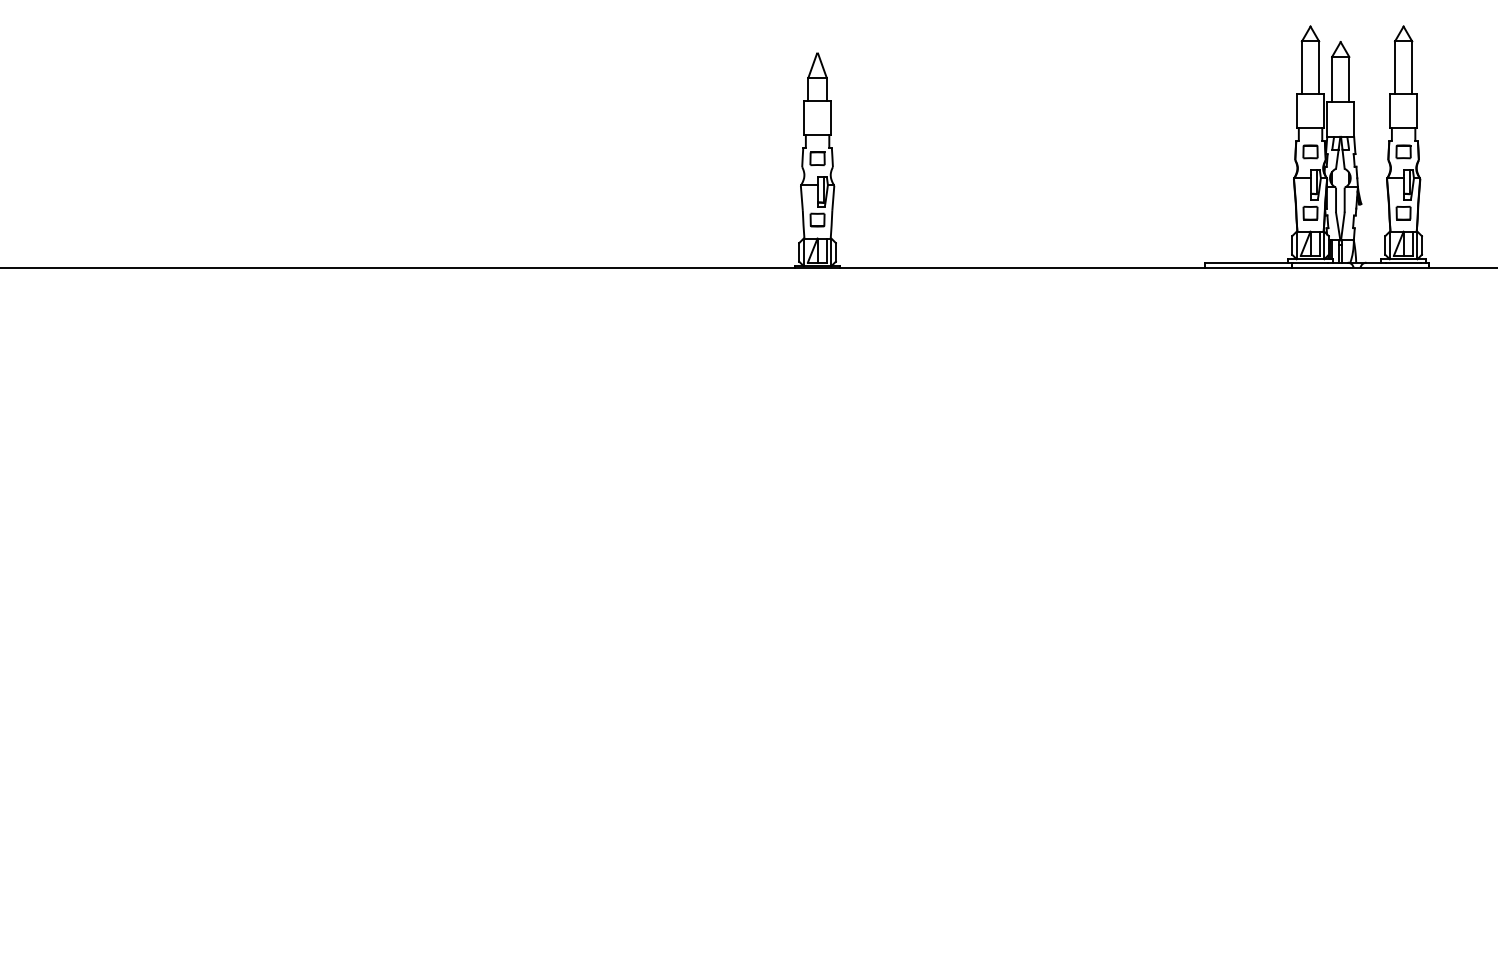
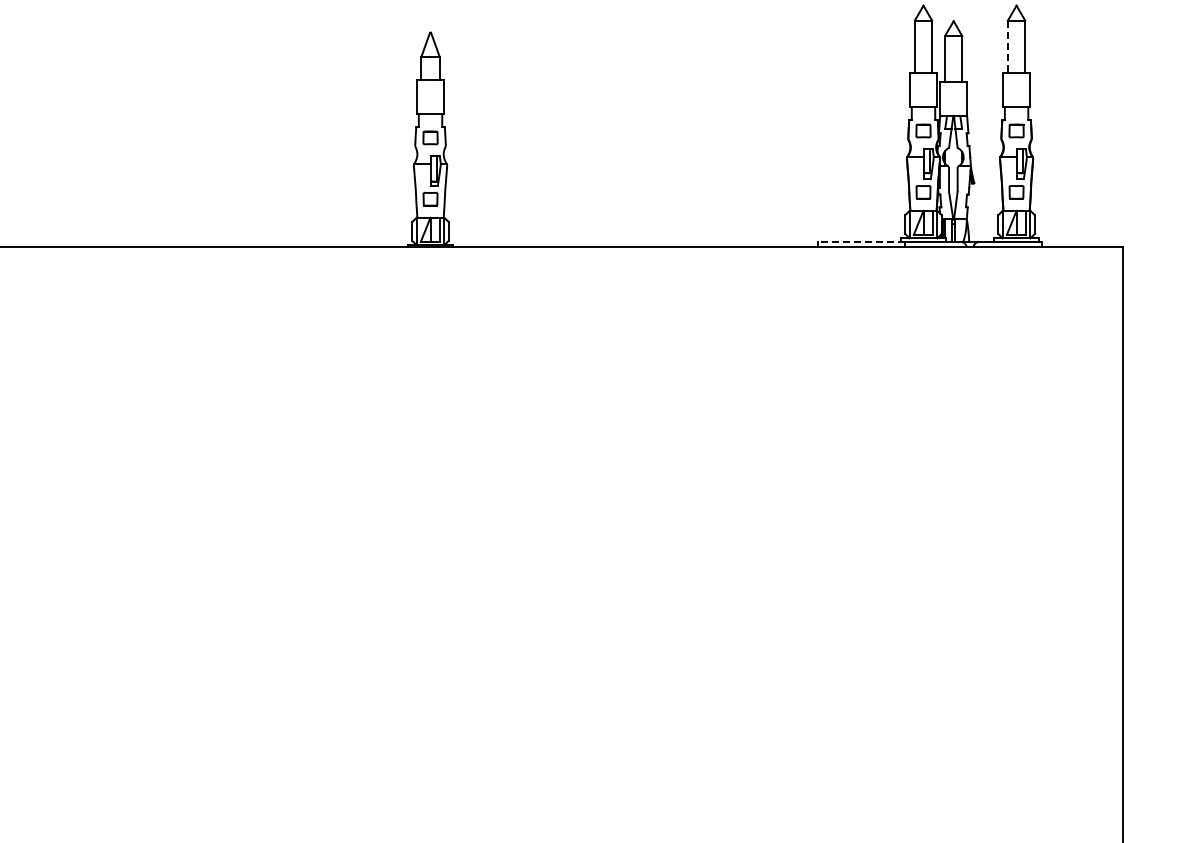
line: (1395, 68) -> (1008, 47), solid -> dashed
line: (1248, 262) -> (861, 241), solid -> dashed

